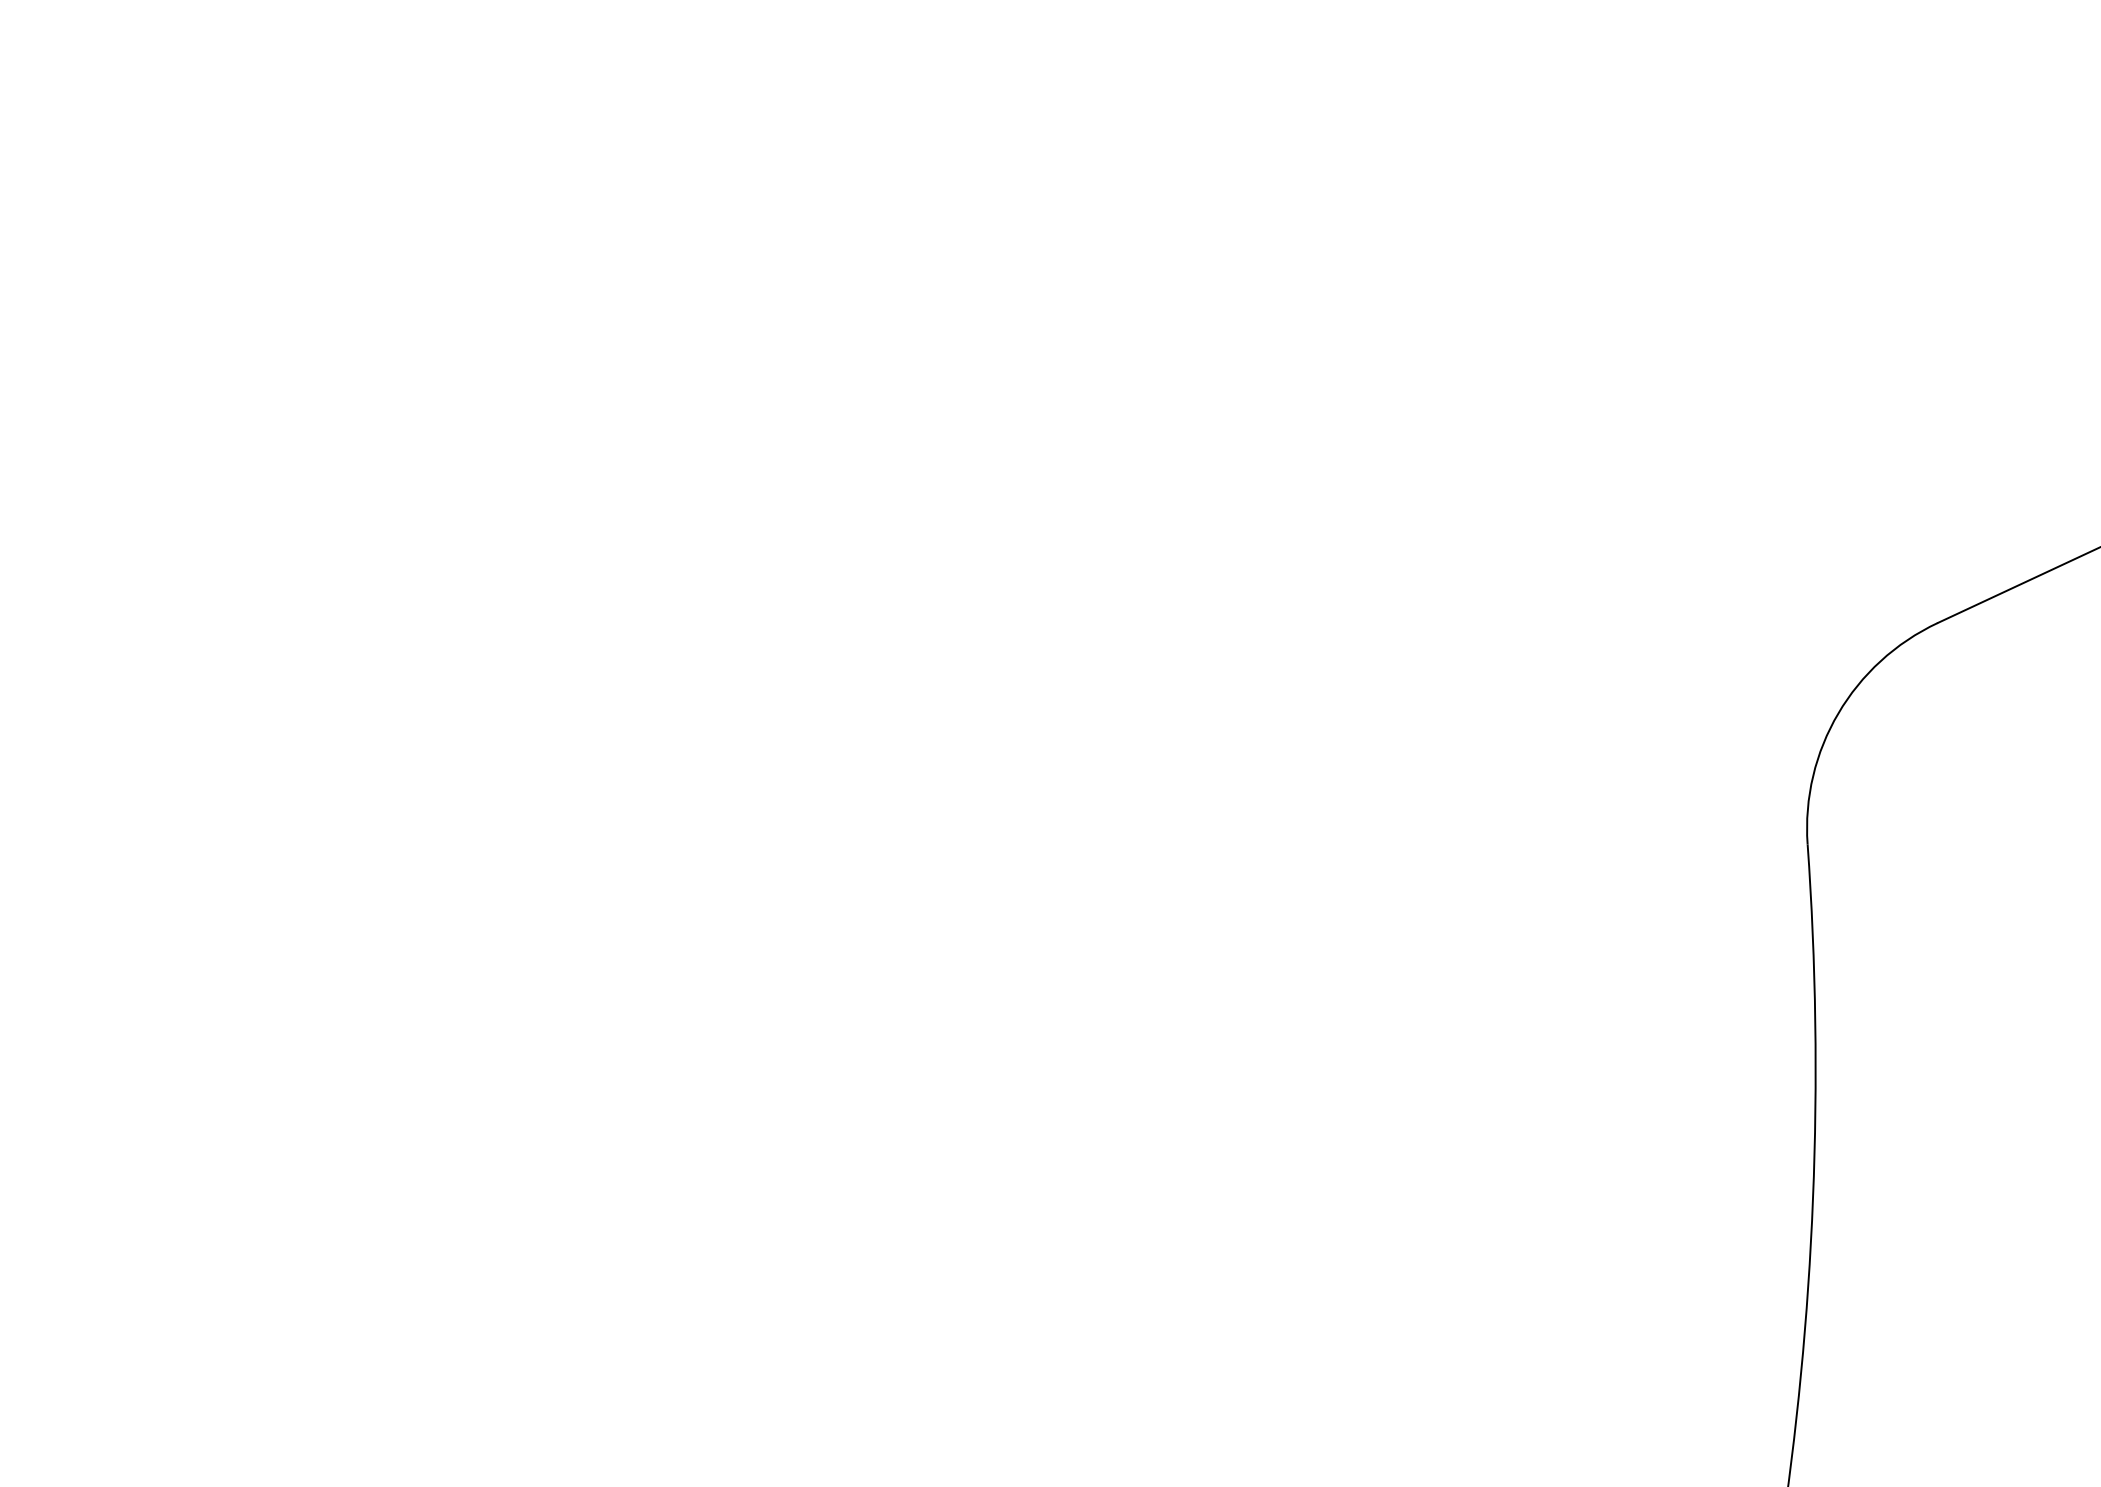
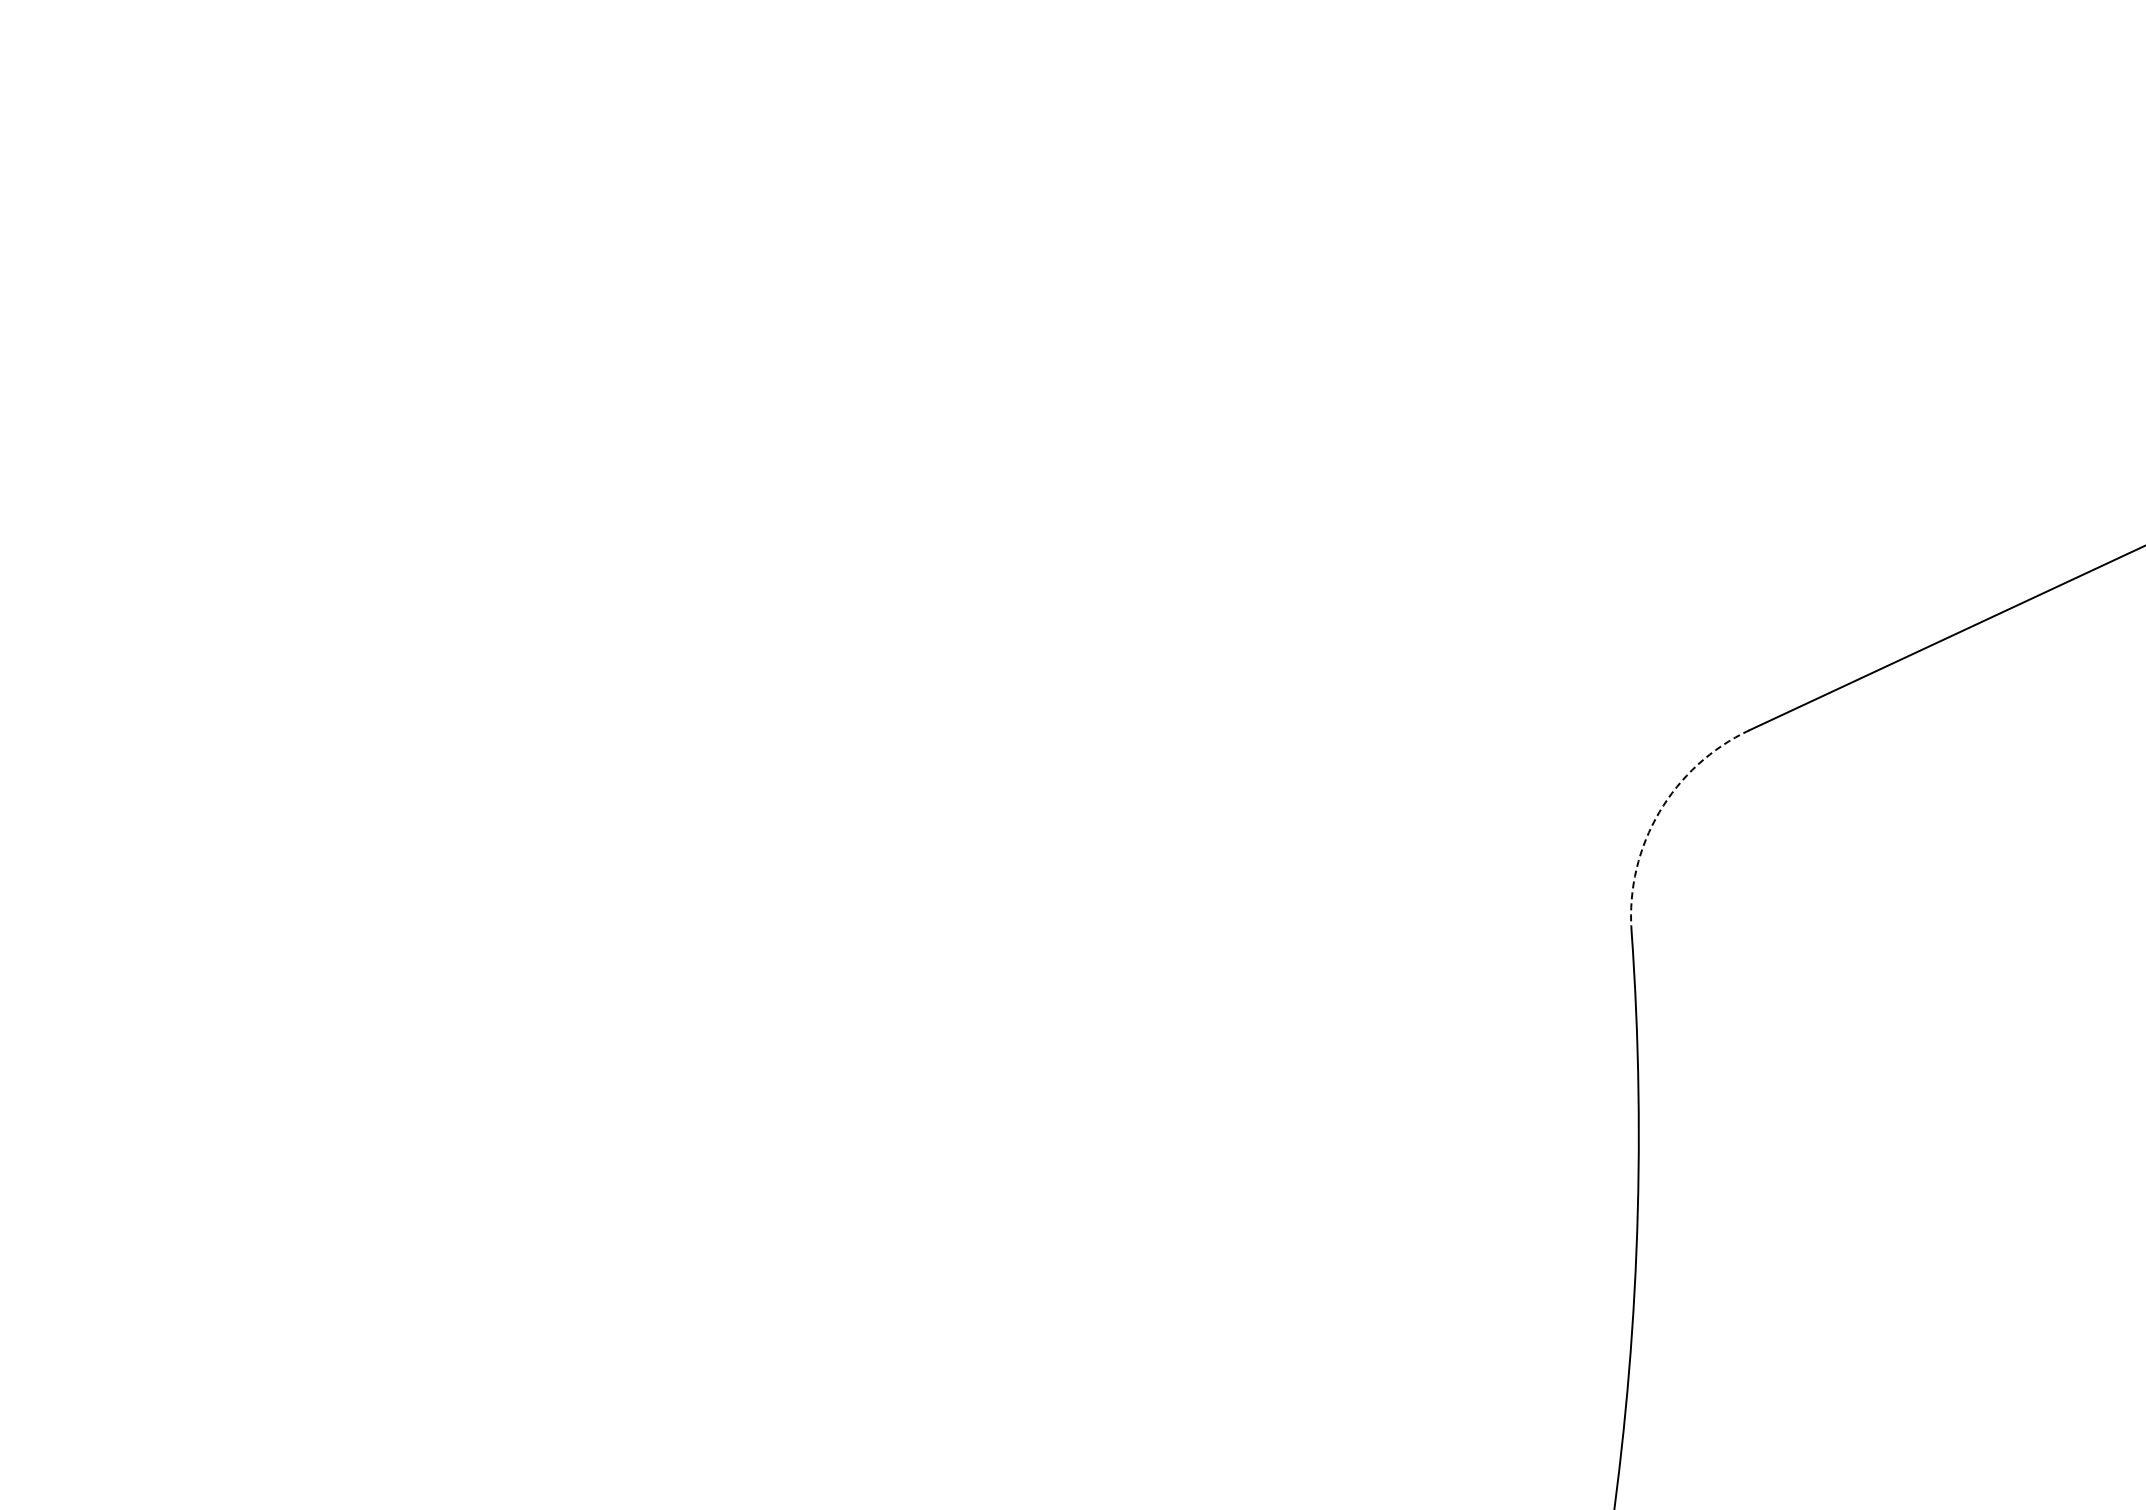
arc: (1838, 713) -> (1659, 812), solid -> dashed

